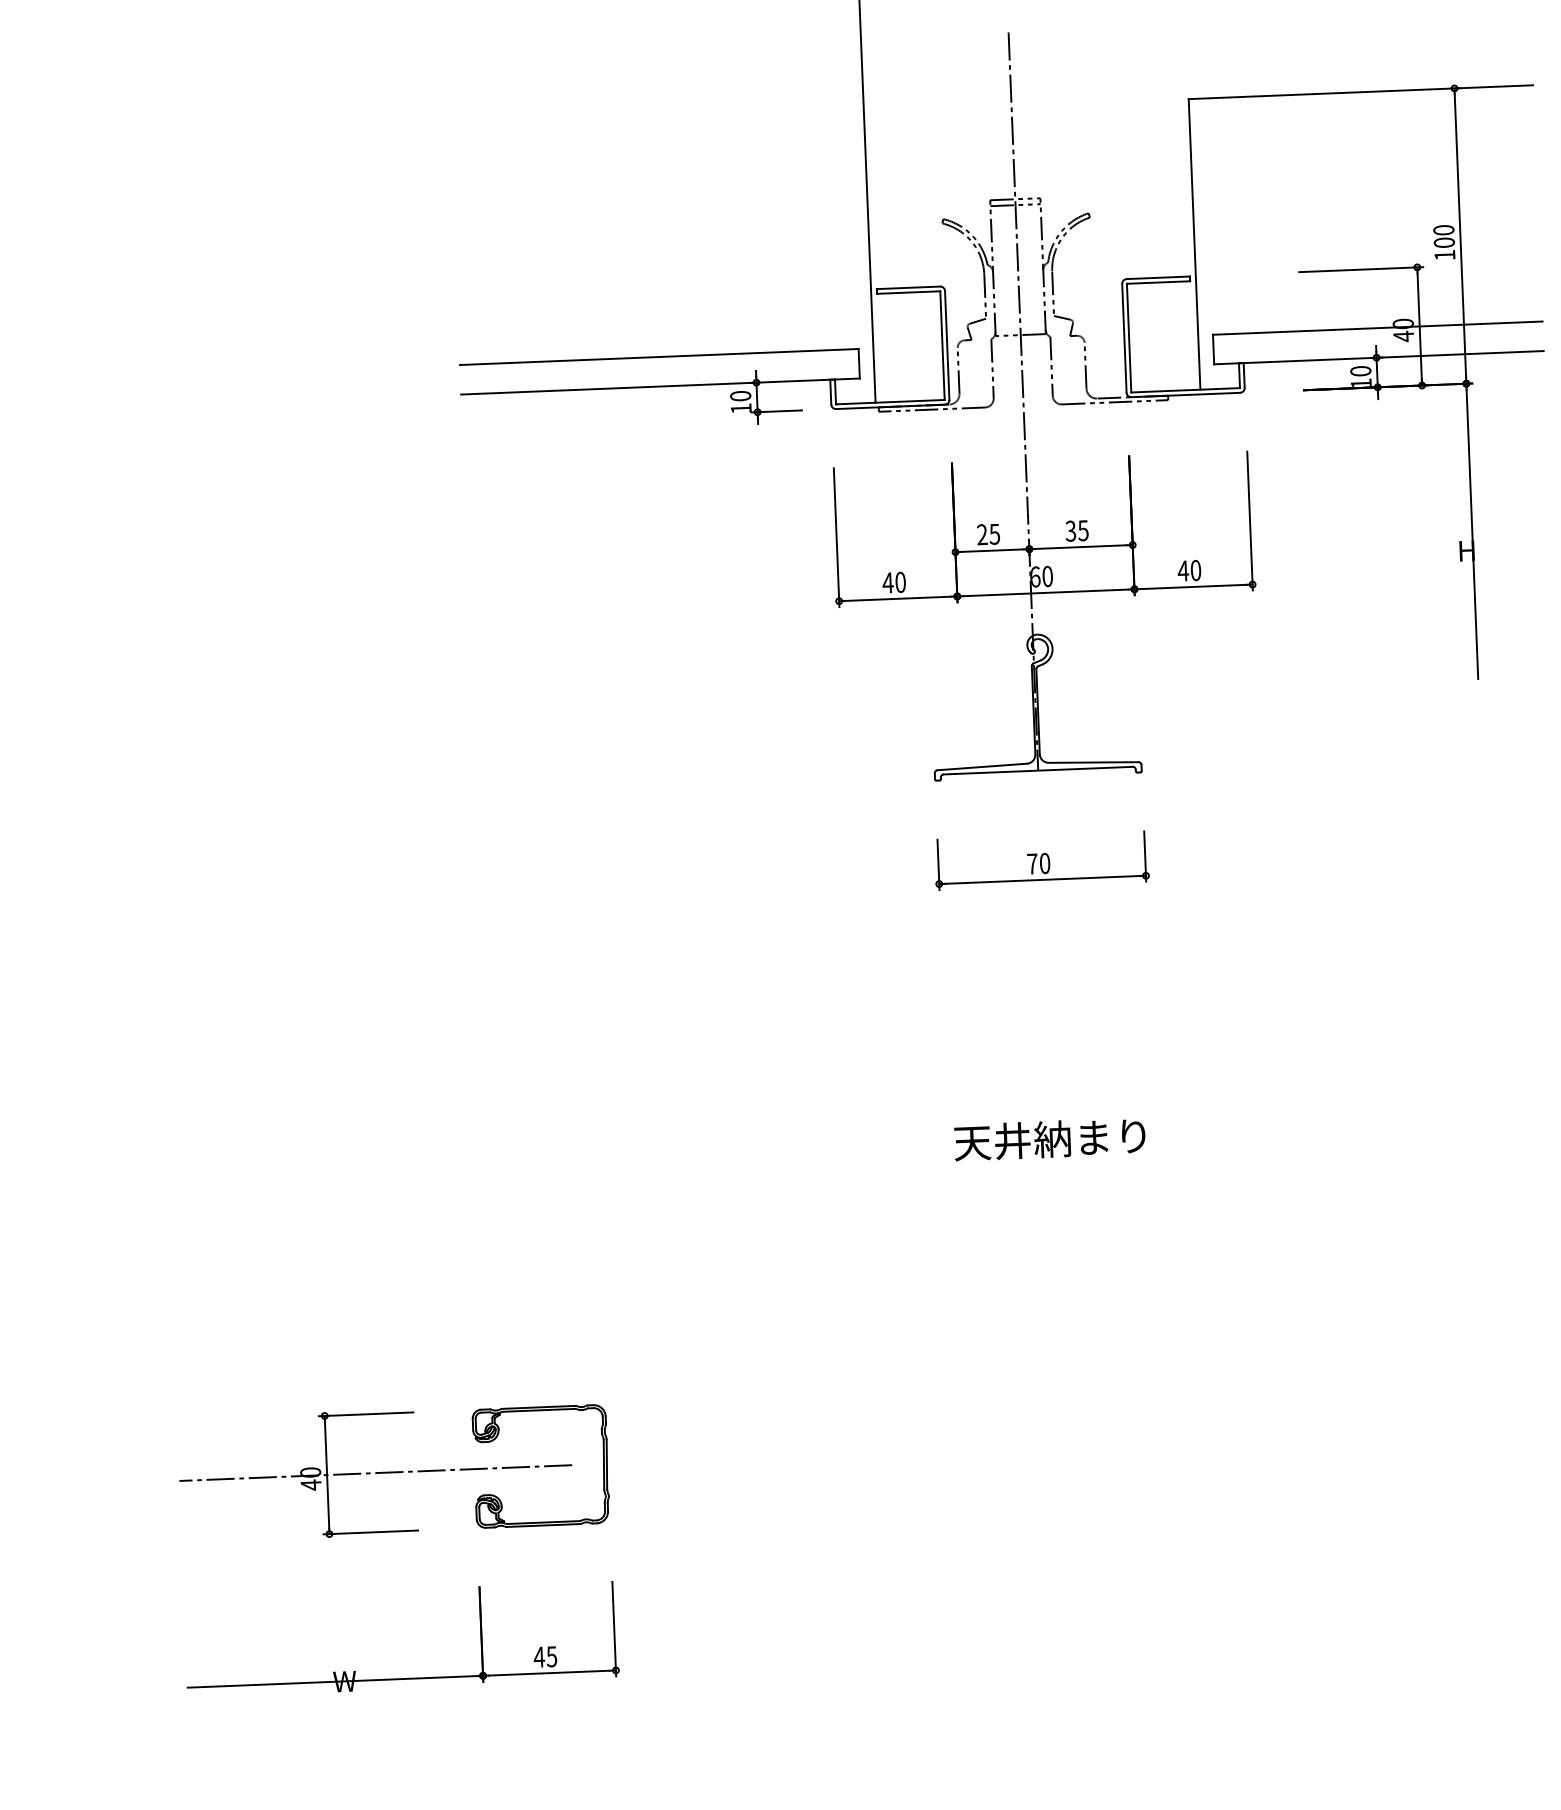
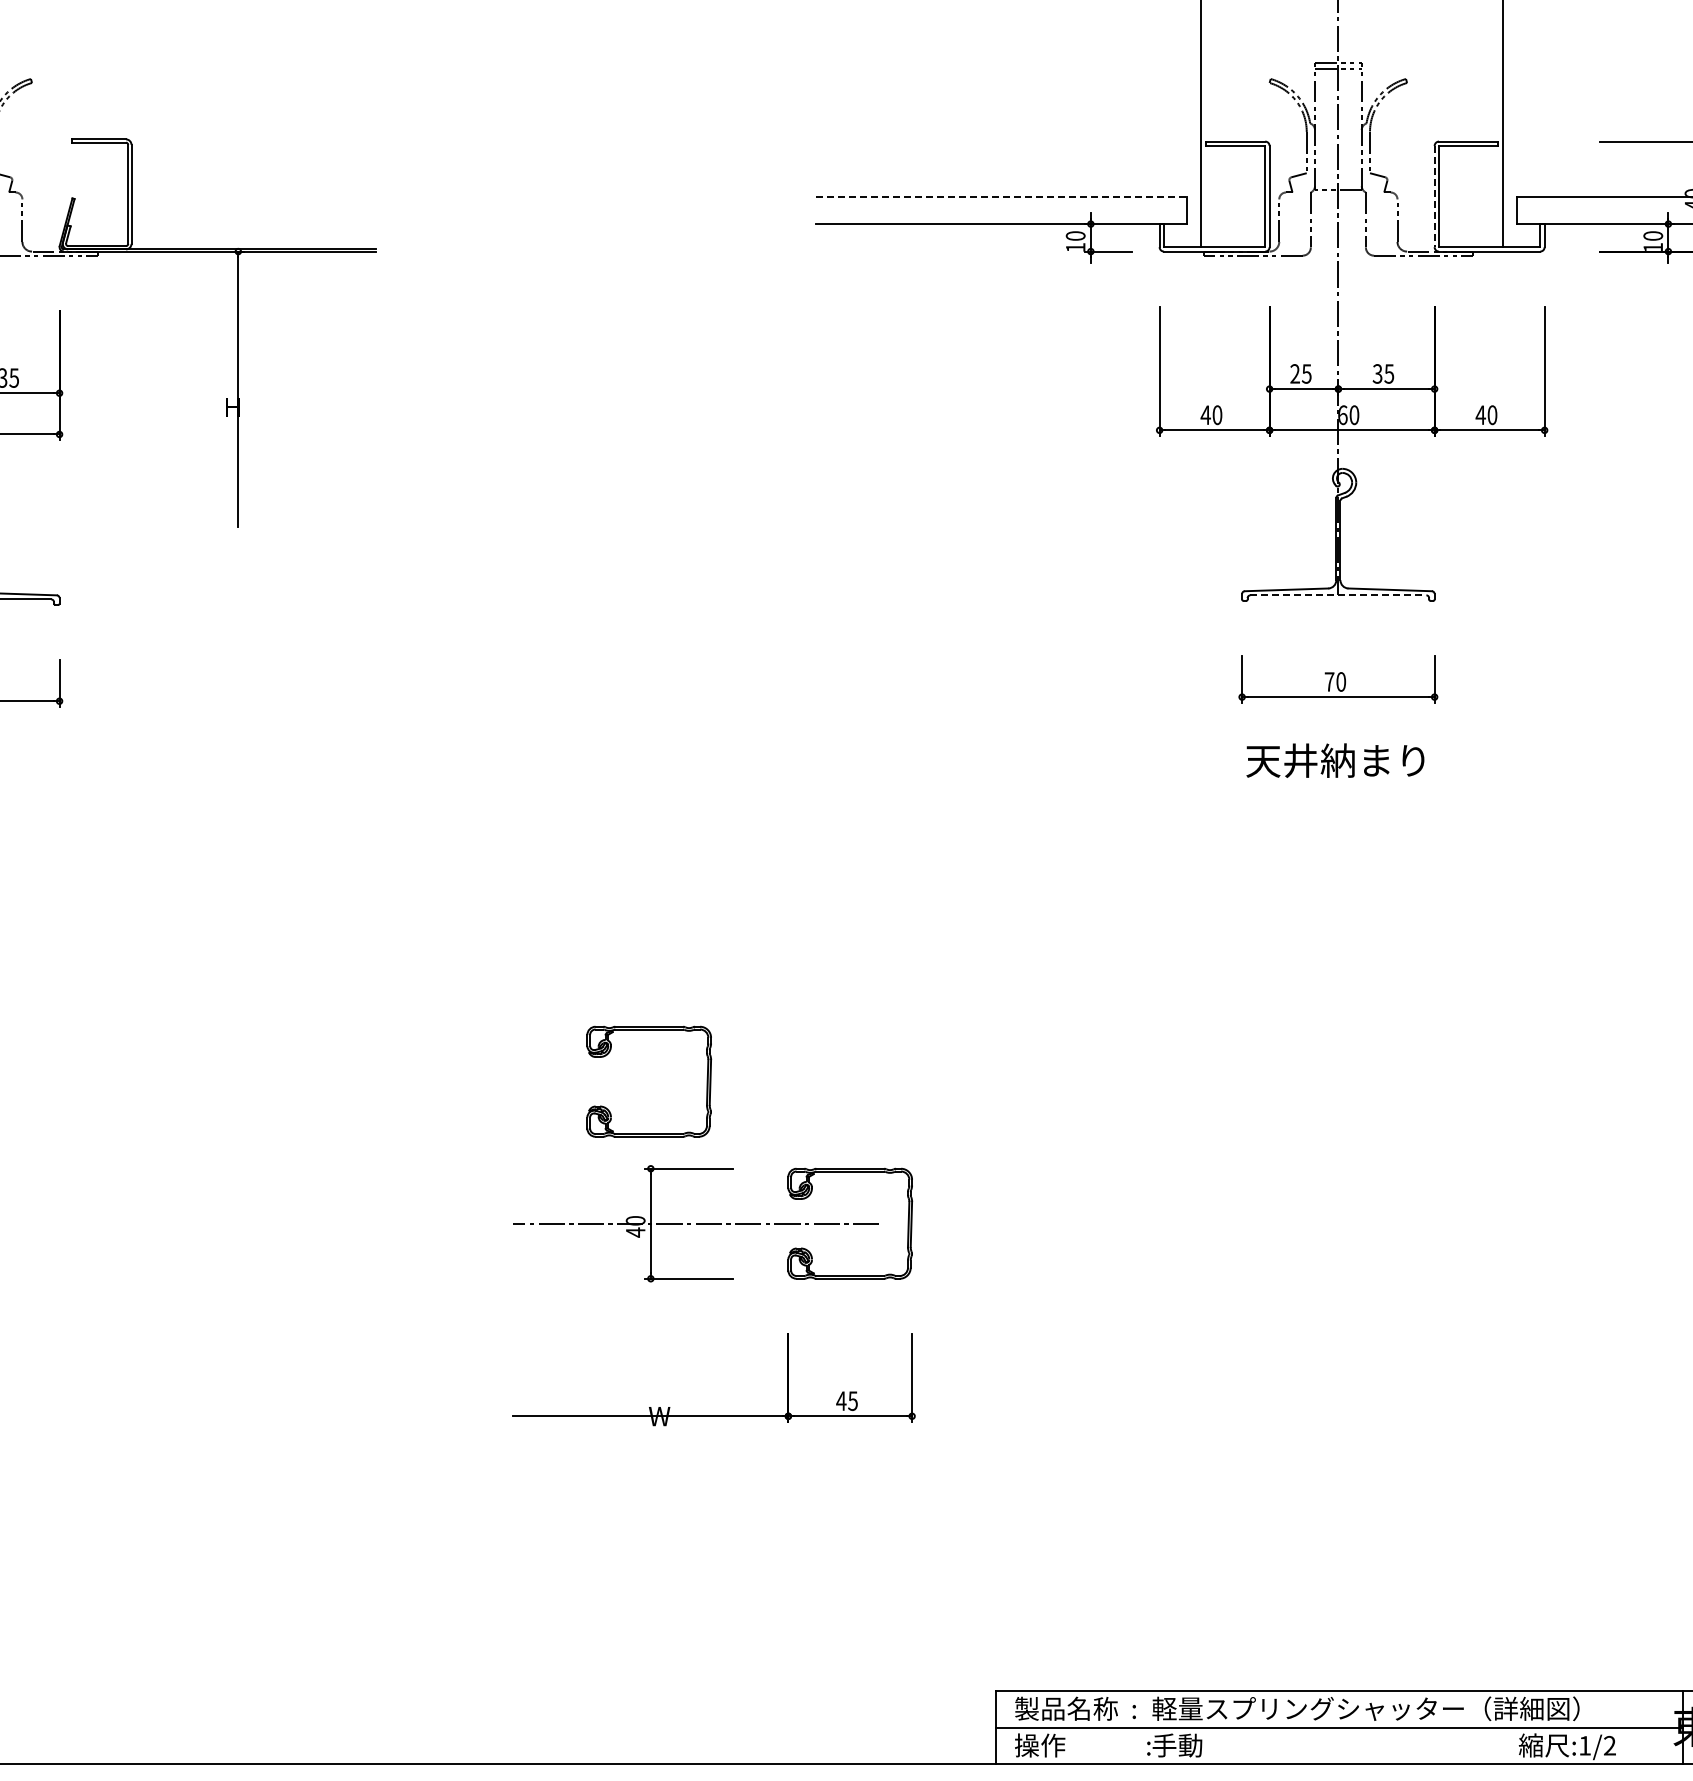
line: (1124, 338) -> (1434, 196), solid -> dashed
line: (659, 356) -> (1001, 196), solid -> dashed
line: (1038, 770) -> (1338, 595), solid -> dashed
text: (1049, 1139) -> (1335, 760), moved
part: (275, 1294) -> (609, 1053), added

